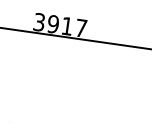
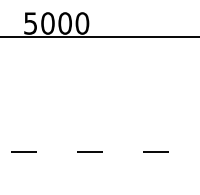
text: (60, 25) -> (56, 23), 3917 -> 5000

